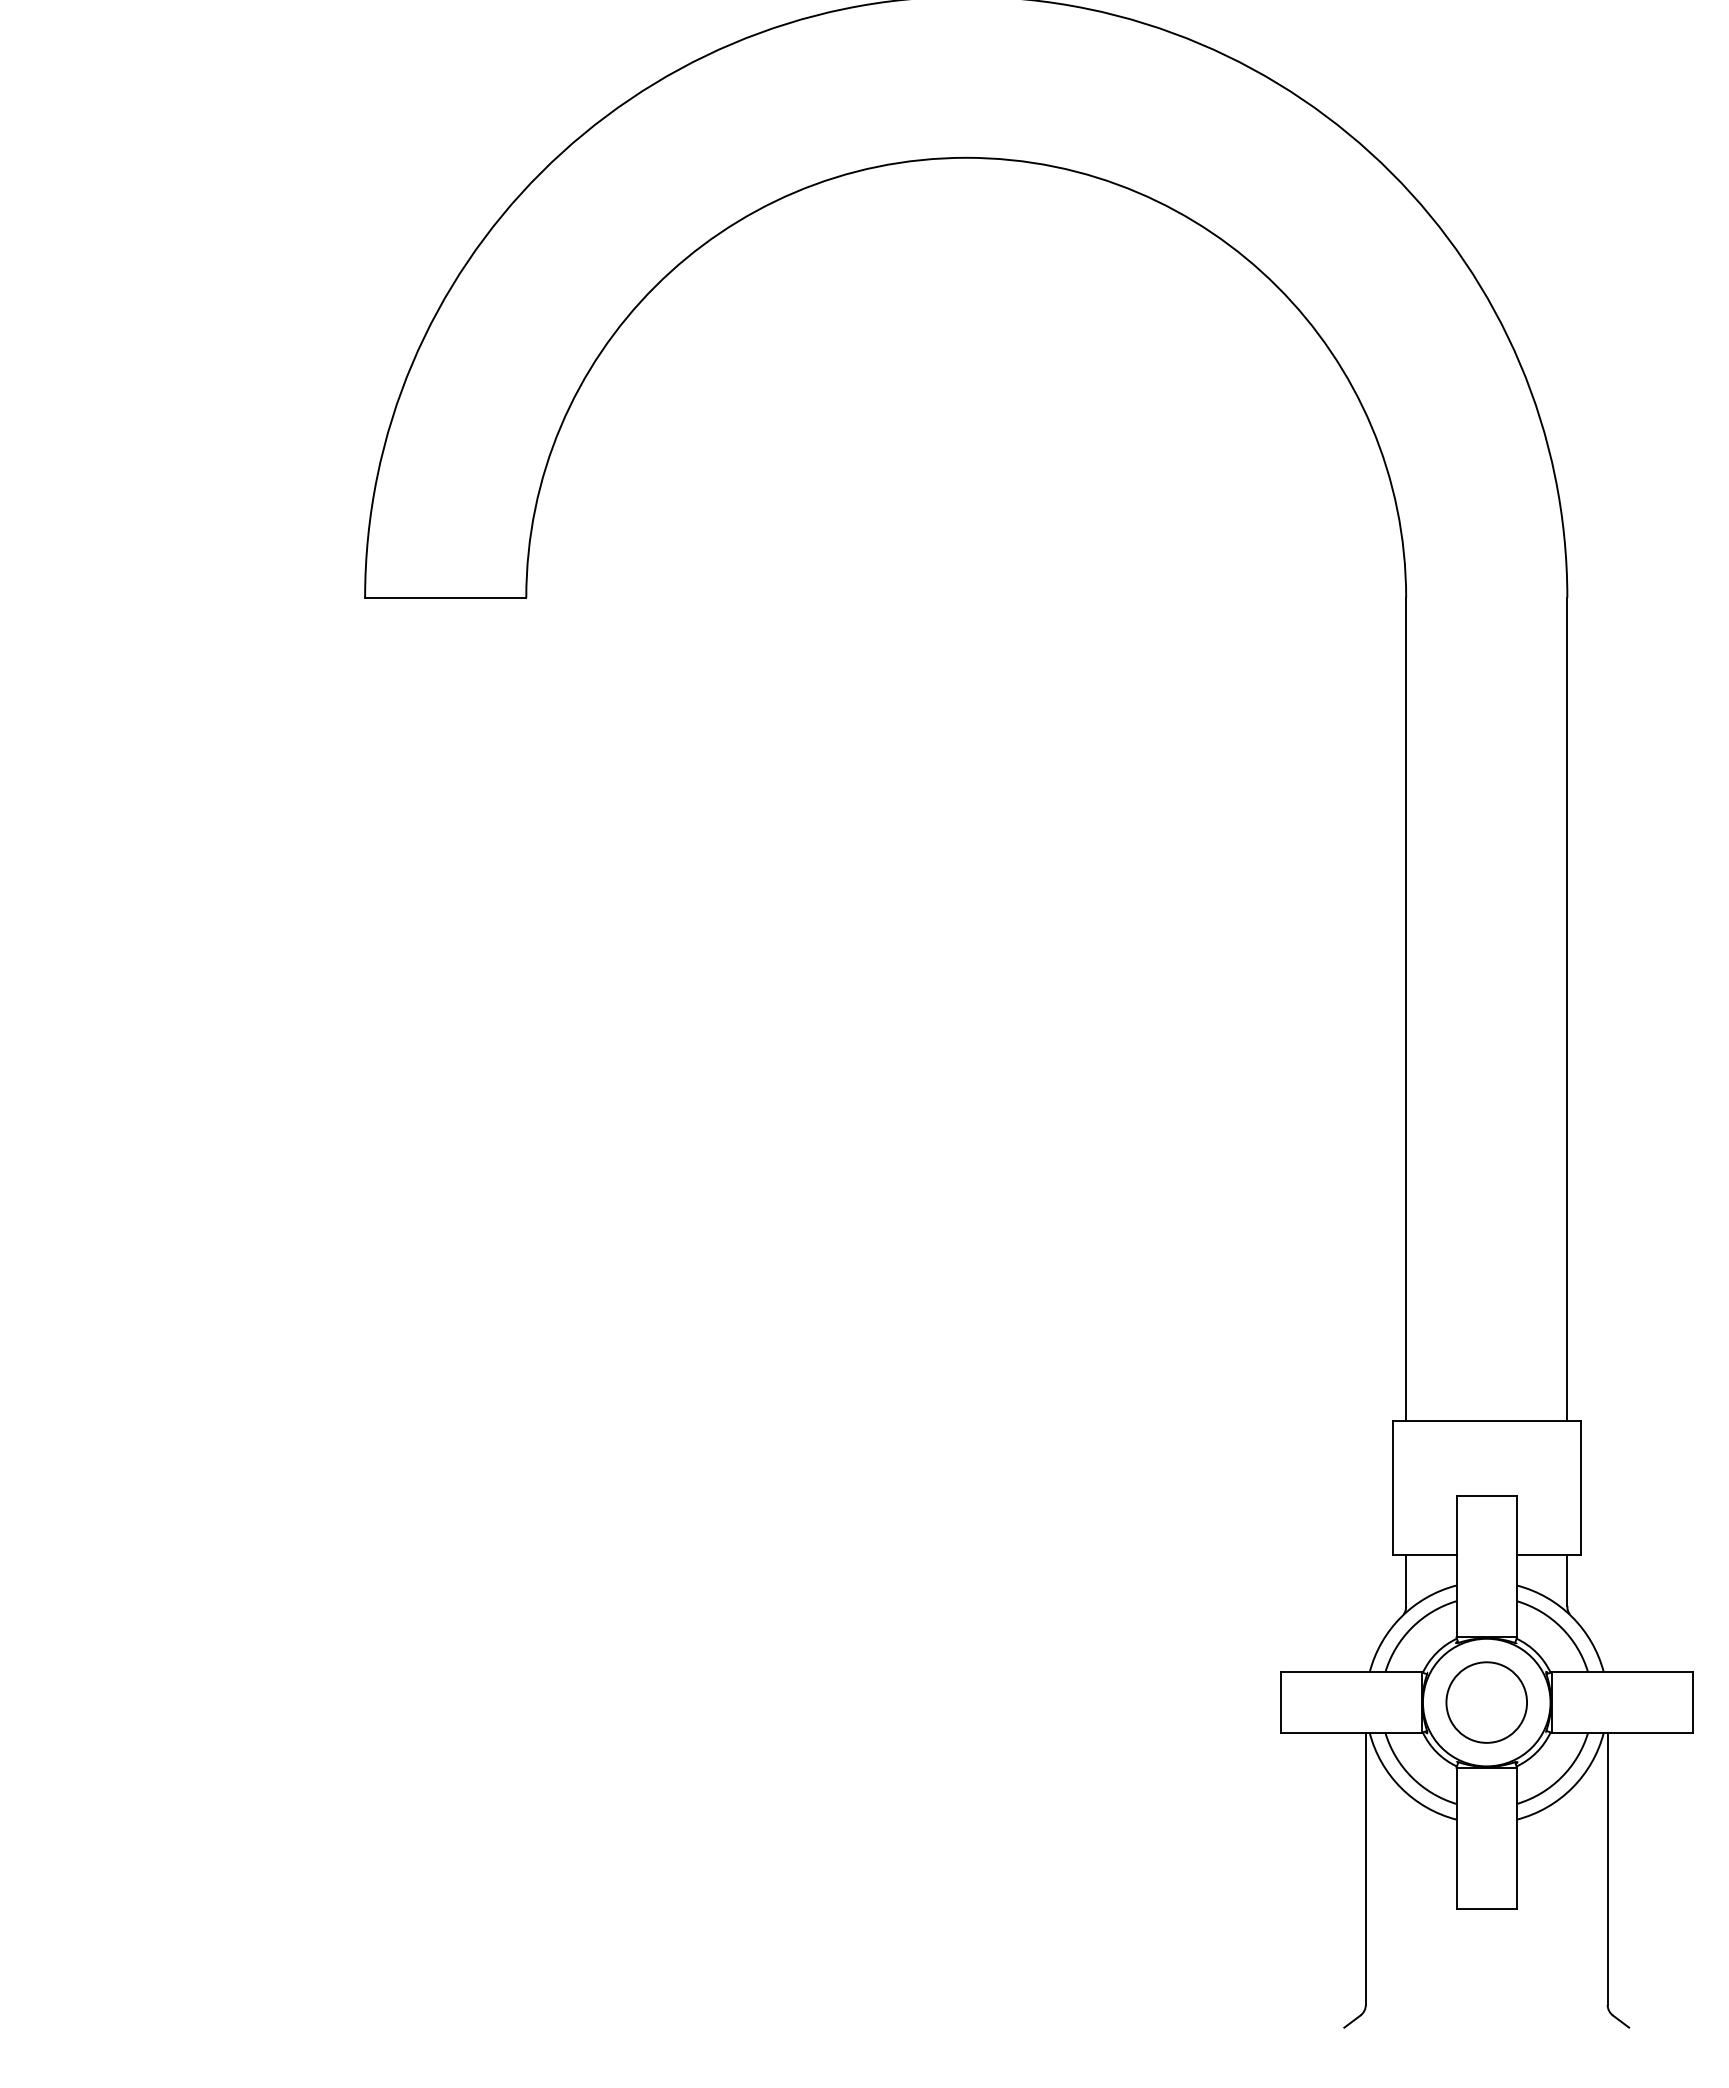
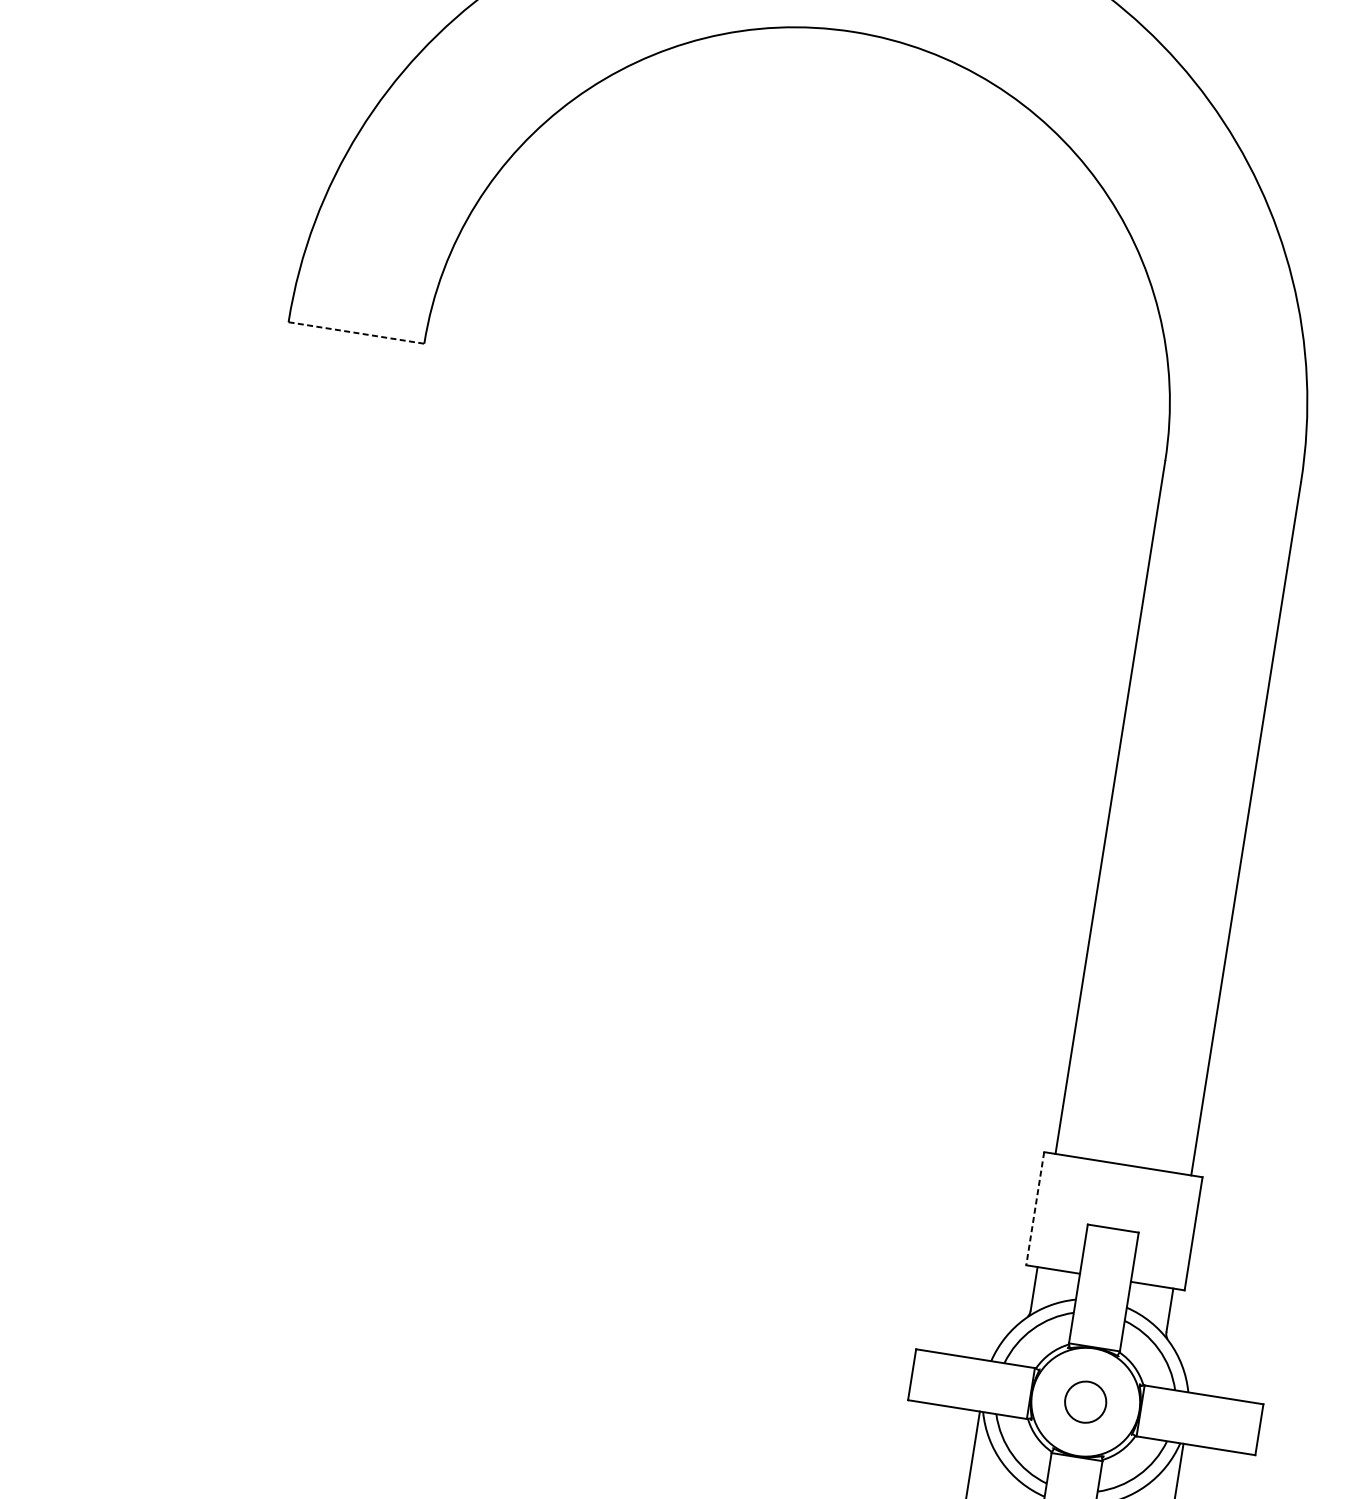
line: (445, 597) -> (356, 332), solid -> dashed
line: (1392, 1488) -> (1034, 1209), solid -> dashed
circle: (1486, 1702) -> (1085, 1402), size x0.6

